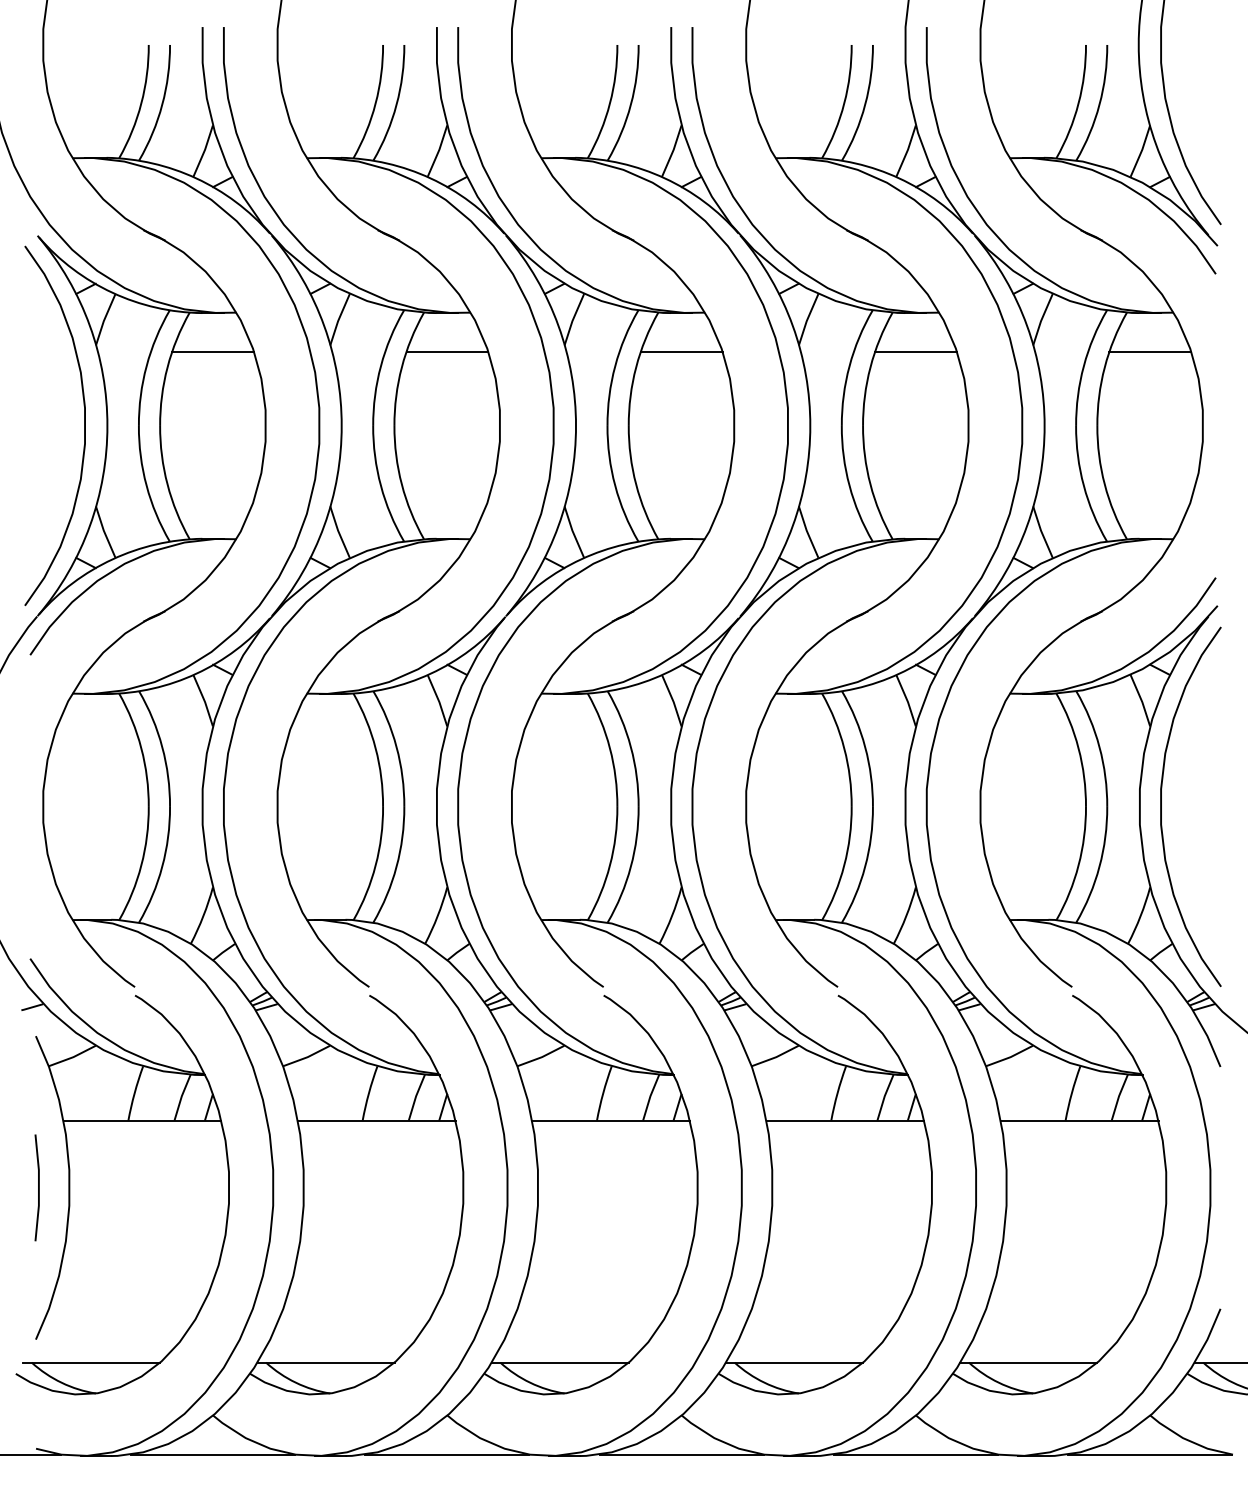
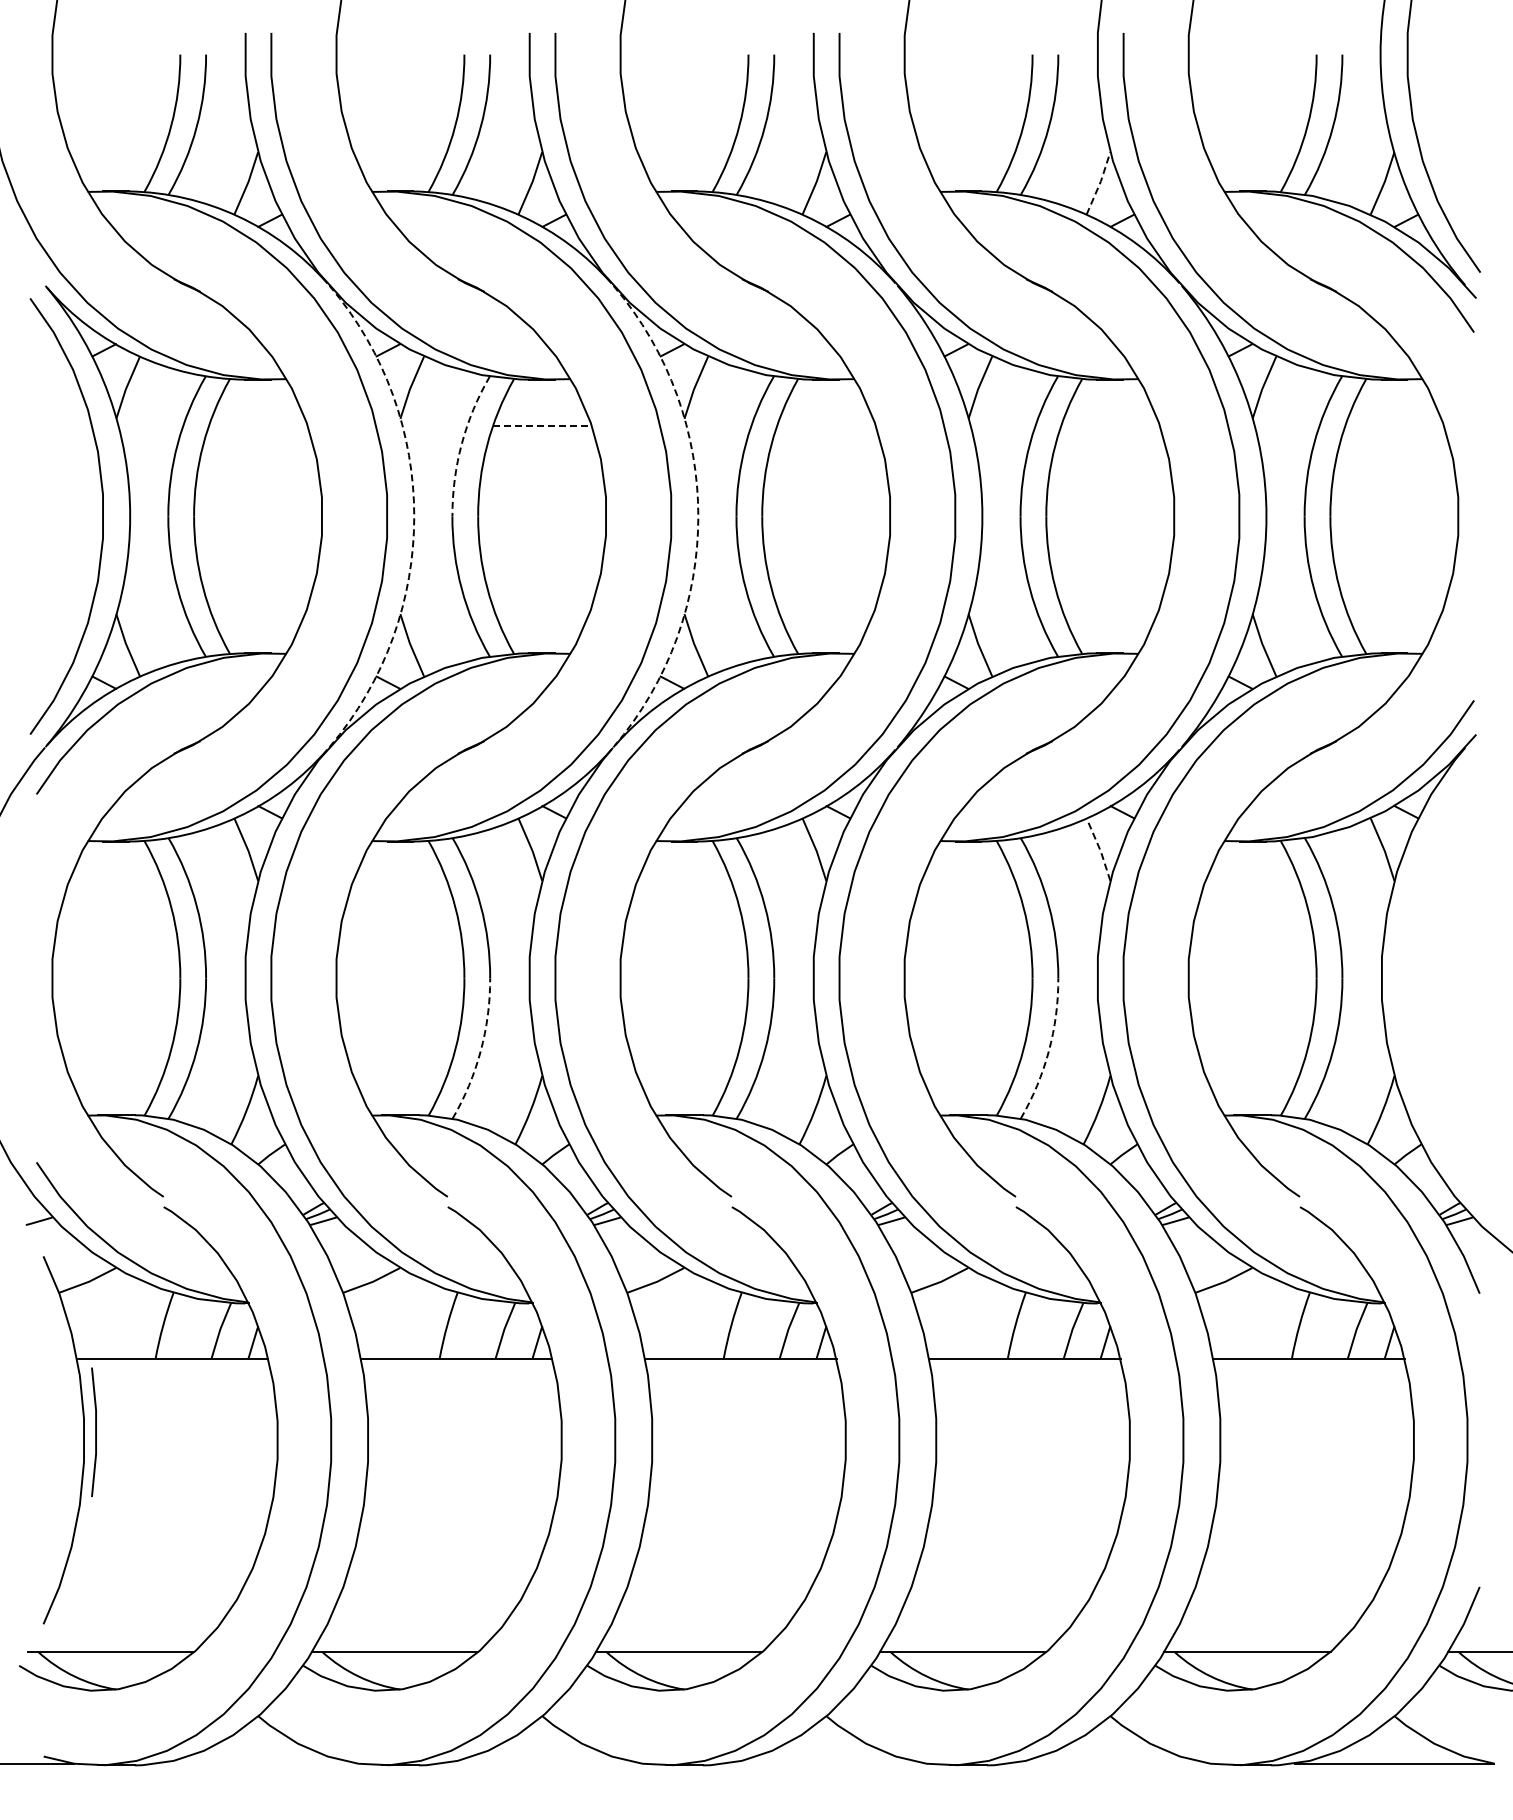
line: (907, 151) -> (1100, 183), solid -> dashed
line: (212, 351) -> (257, 426), removed
line: (447, 351) -> (542, 426), solid -> dashed
line: (681, 351) -> (826, 426), removed
line: (915, 351) -> (1110, 426), removed
line: (1150, 351) -> (1394, 426), removed
arc: (380, 366) -> (461, 444), solid -> dashed
arc: (341, 425) -> (414, 516), solid -> dashed
arc: (576, 425) -> (698, 516), solid -> dashed
line: (907, 700) -> (1100, 849), solid -> dashed
curve: (1161, 806) -> (1408, 978), removed
arc: (396, 867) -> (480, 1051), solid -> dashed
arc: (864, 867) -> (1048, 1051), solid -> dashed
line: (38, 1187) -> (95, 1431), moved
line: (212, 1454) -> (257, 1763), removed
line: (446, 1454) -> (541, 1763), removed
line: (681, 1454) -> (826, 1763), removed
line: (915, 1454) -> (1110, 1763), removed

